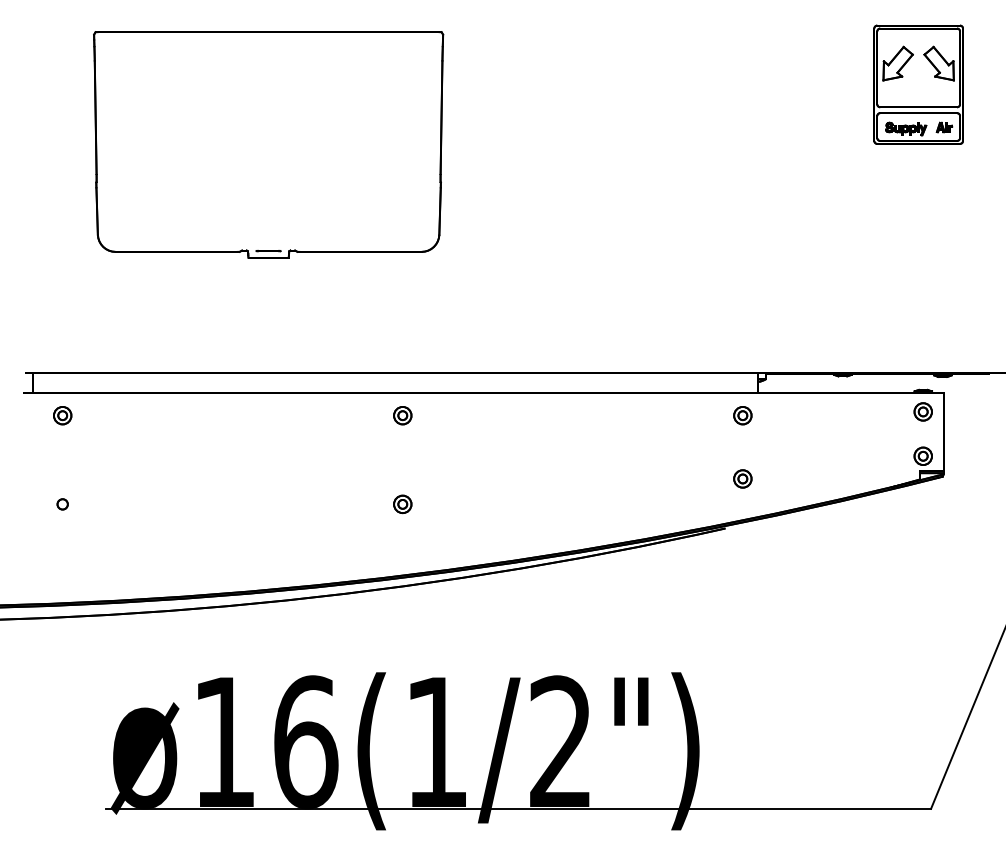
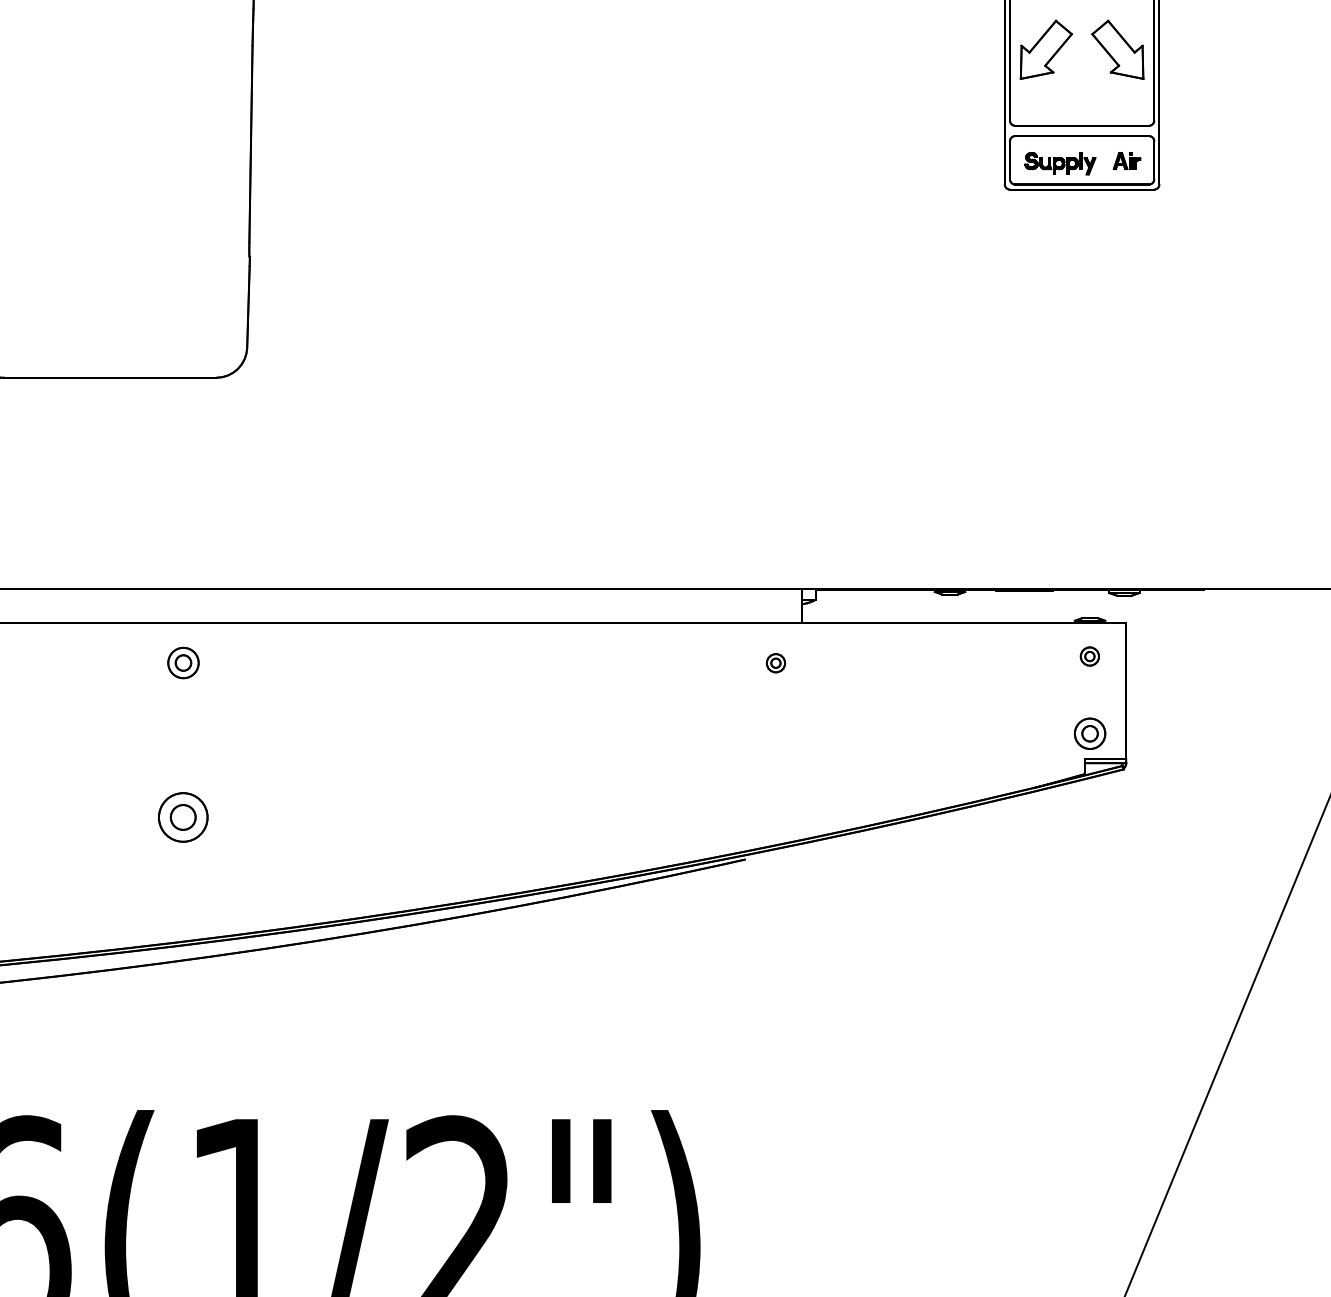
part: (922, 411) -> (1088, 655), size x0.6
part: (742, 415) -> (775, 662), size x0.6
part: (742, 478) -> (775, 772), removed
part: (402, 504) -> (182, 817), size x1.6

